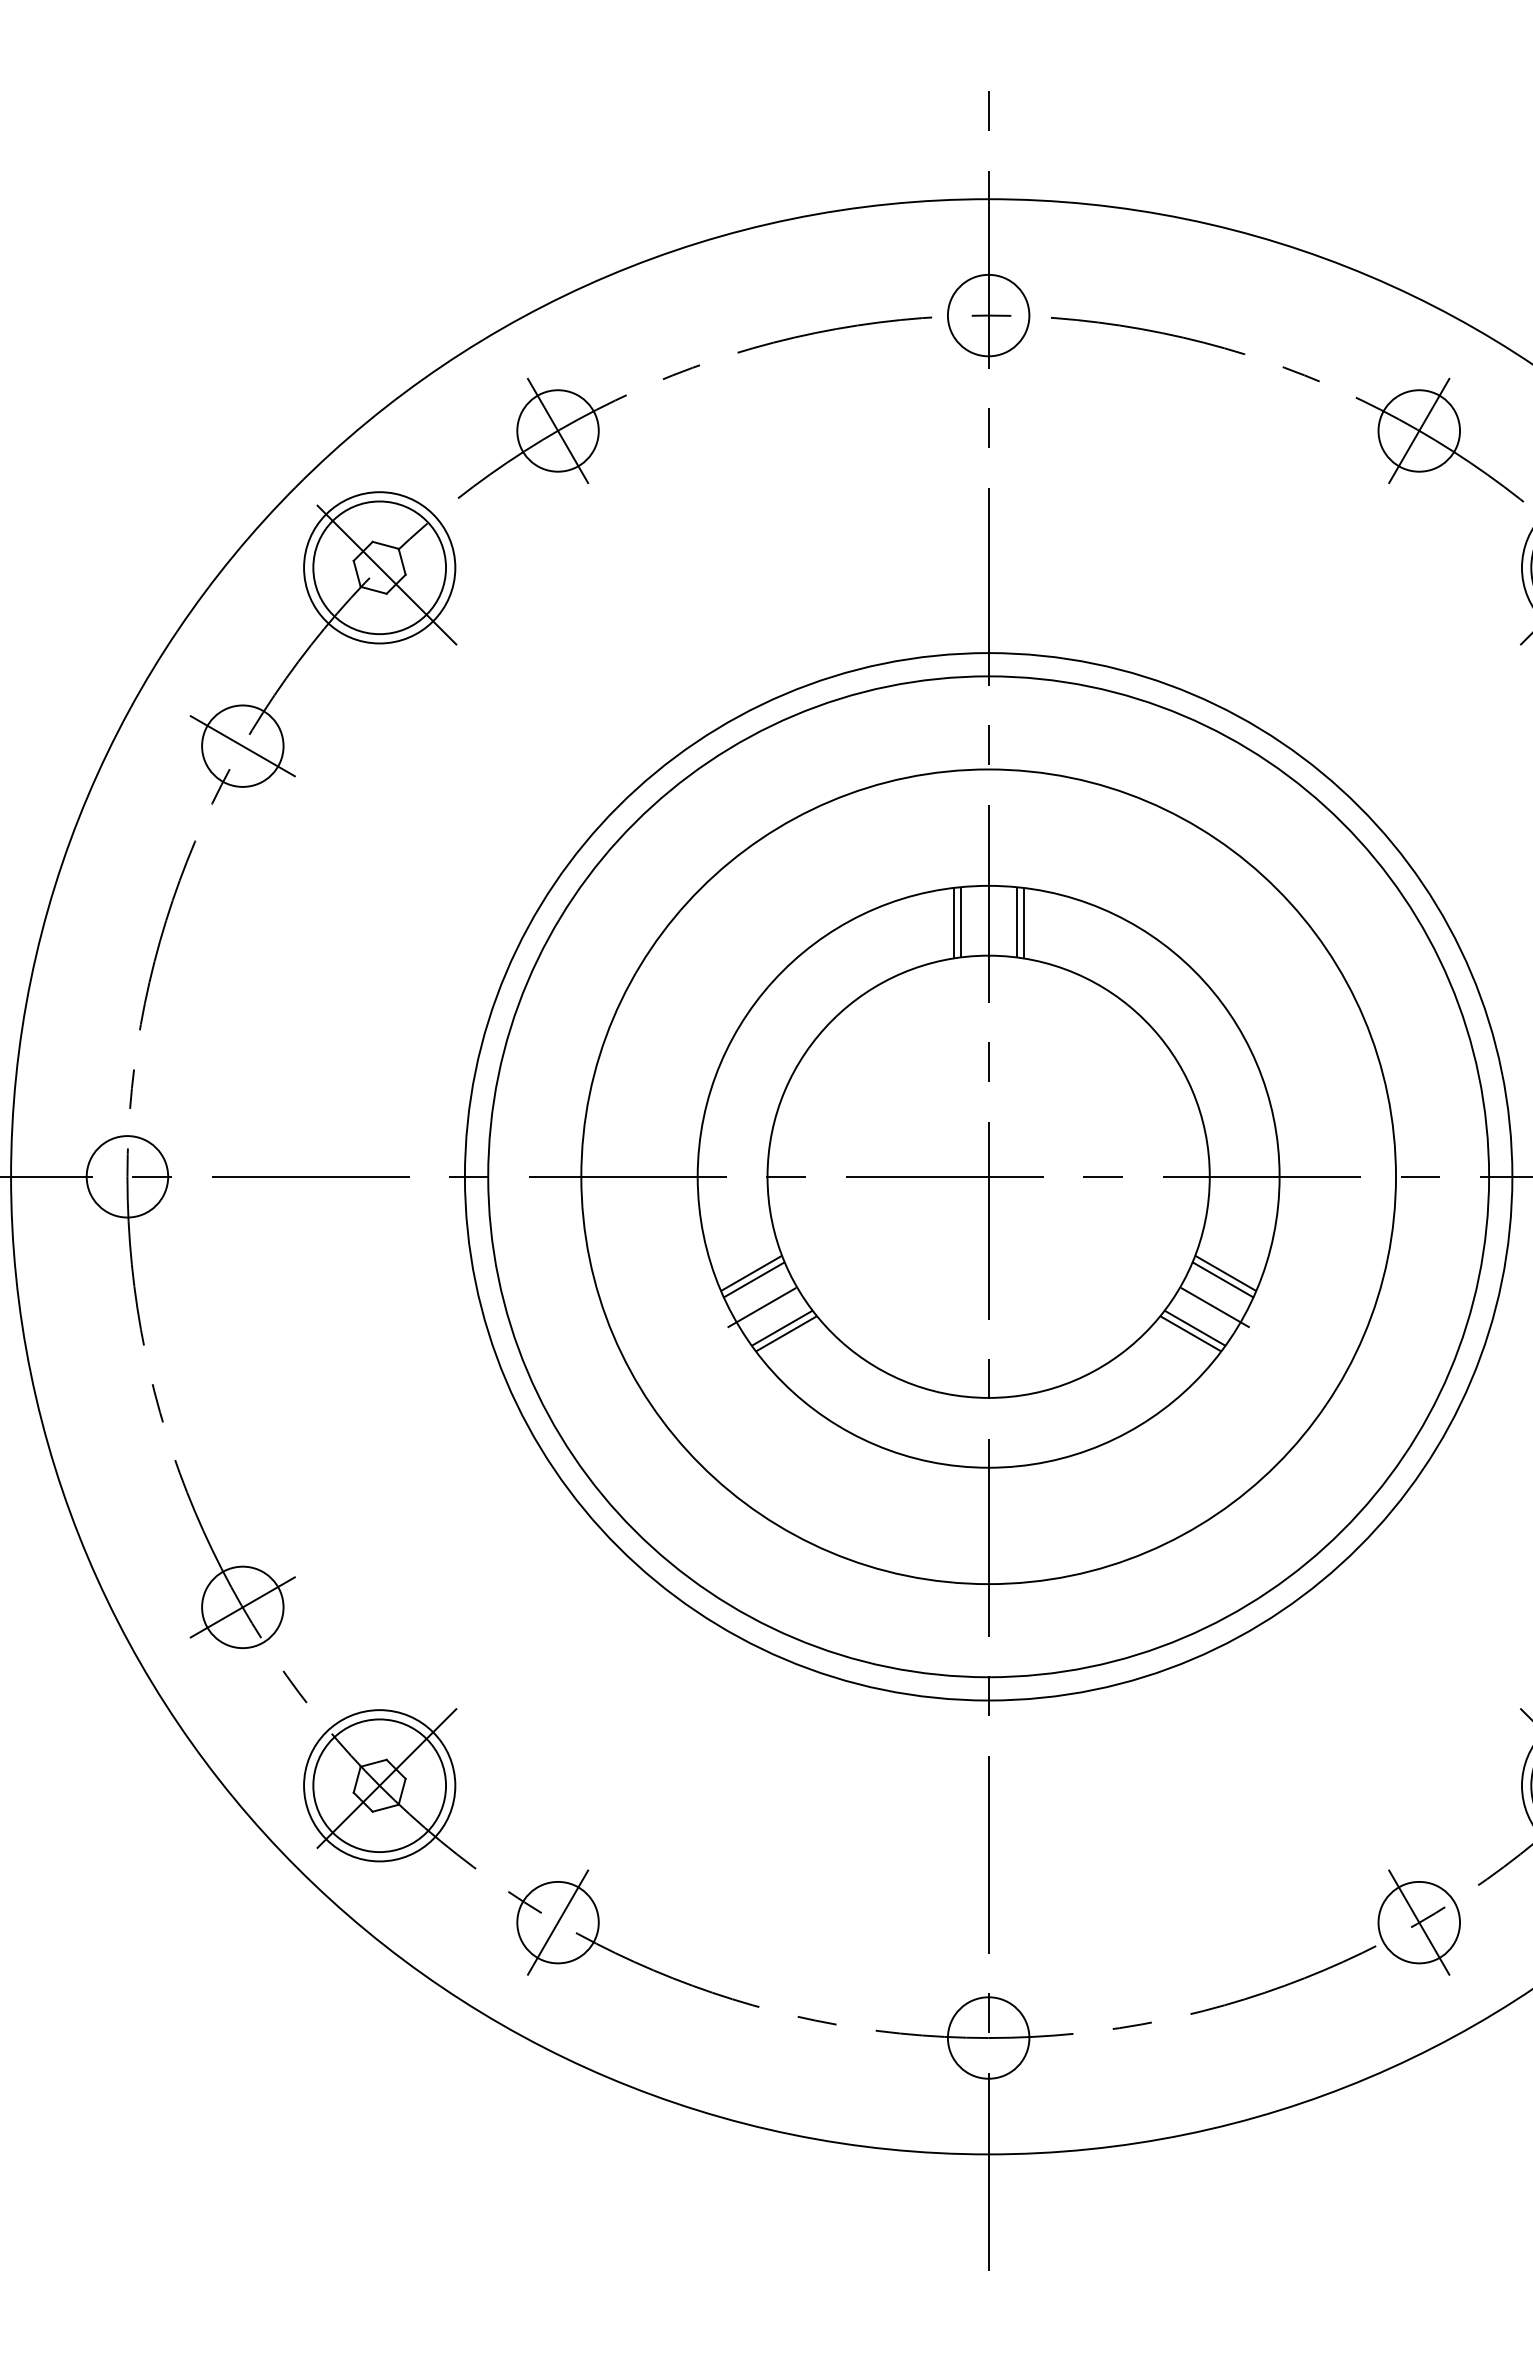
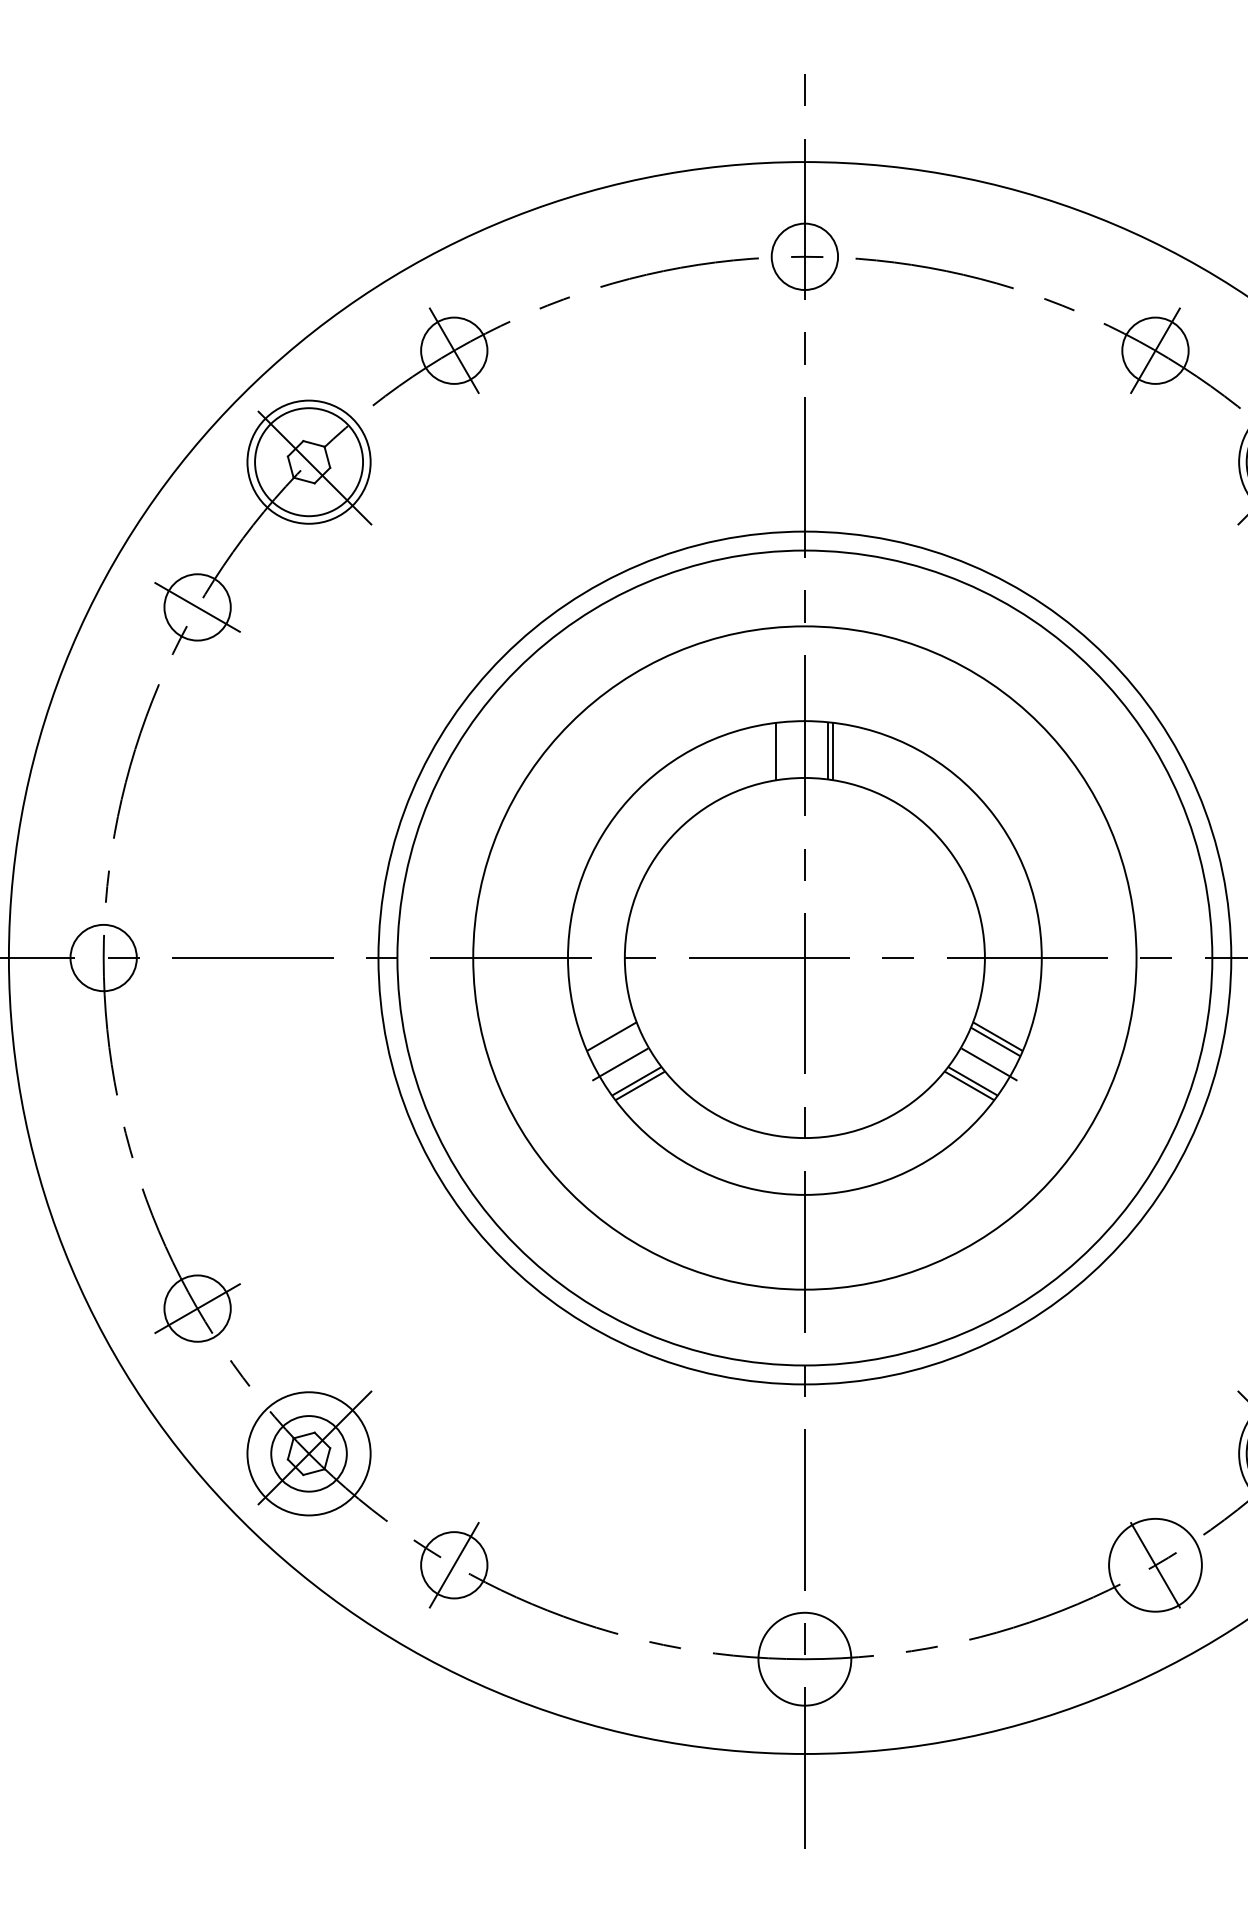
line: (960, 922) -> (781, 750), removed
line: (753, 1279) -> (613, 1041), removed
circle: (379, 1785) -> (308, 1453), size x0.7
circle: (1419, 1922) -> (1155, 1565), size x1.4
circle: (988, 2037) -> (804, 1658), size x1.4

